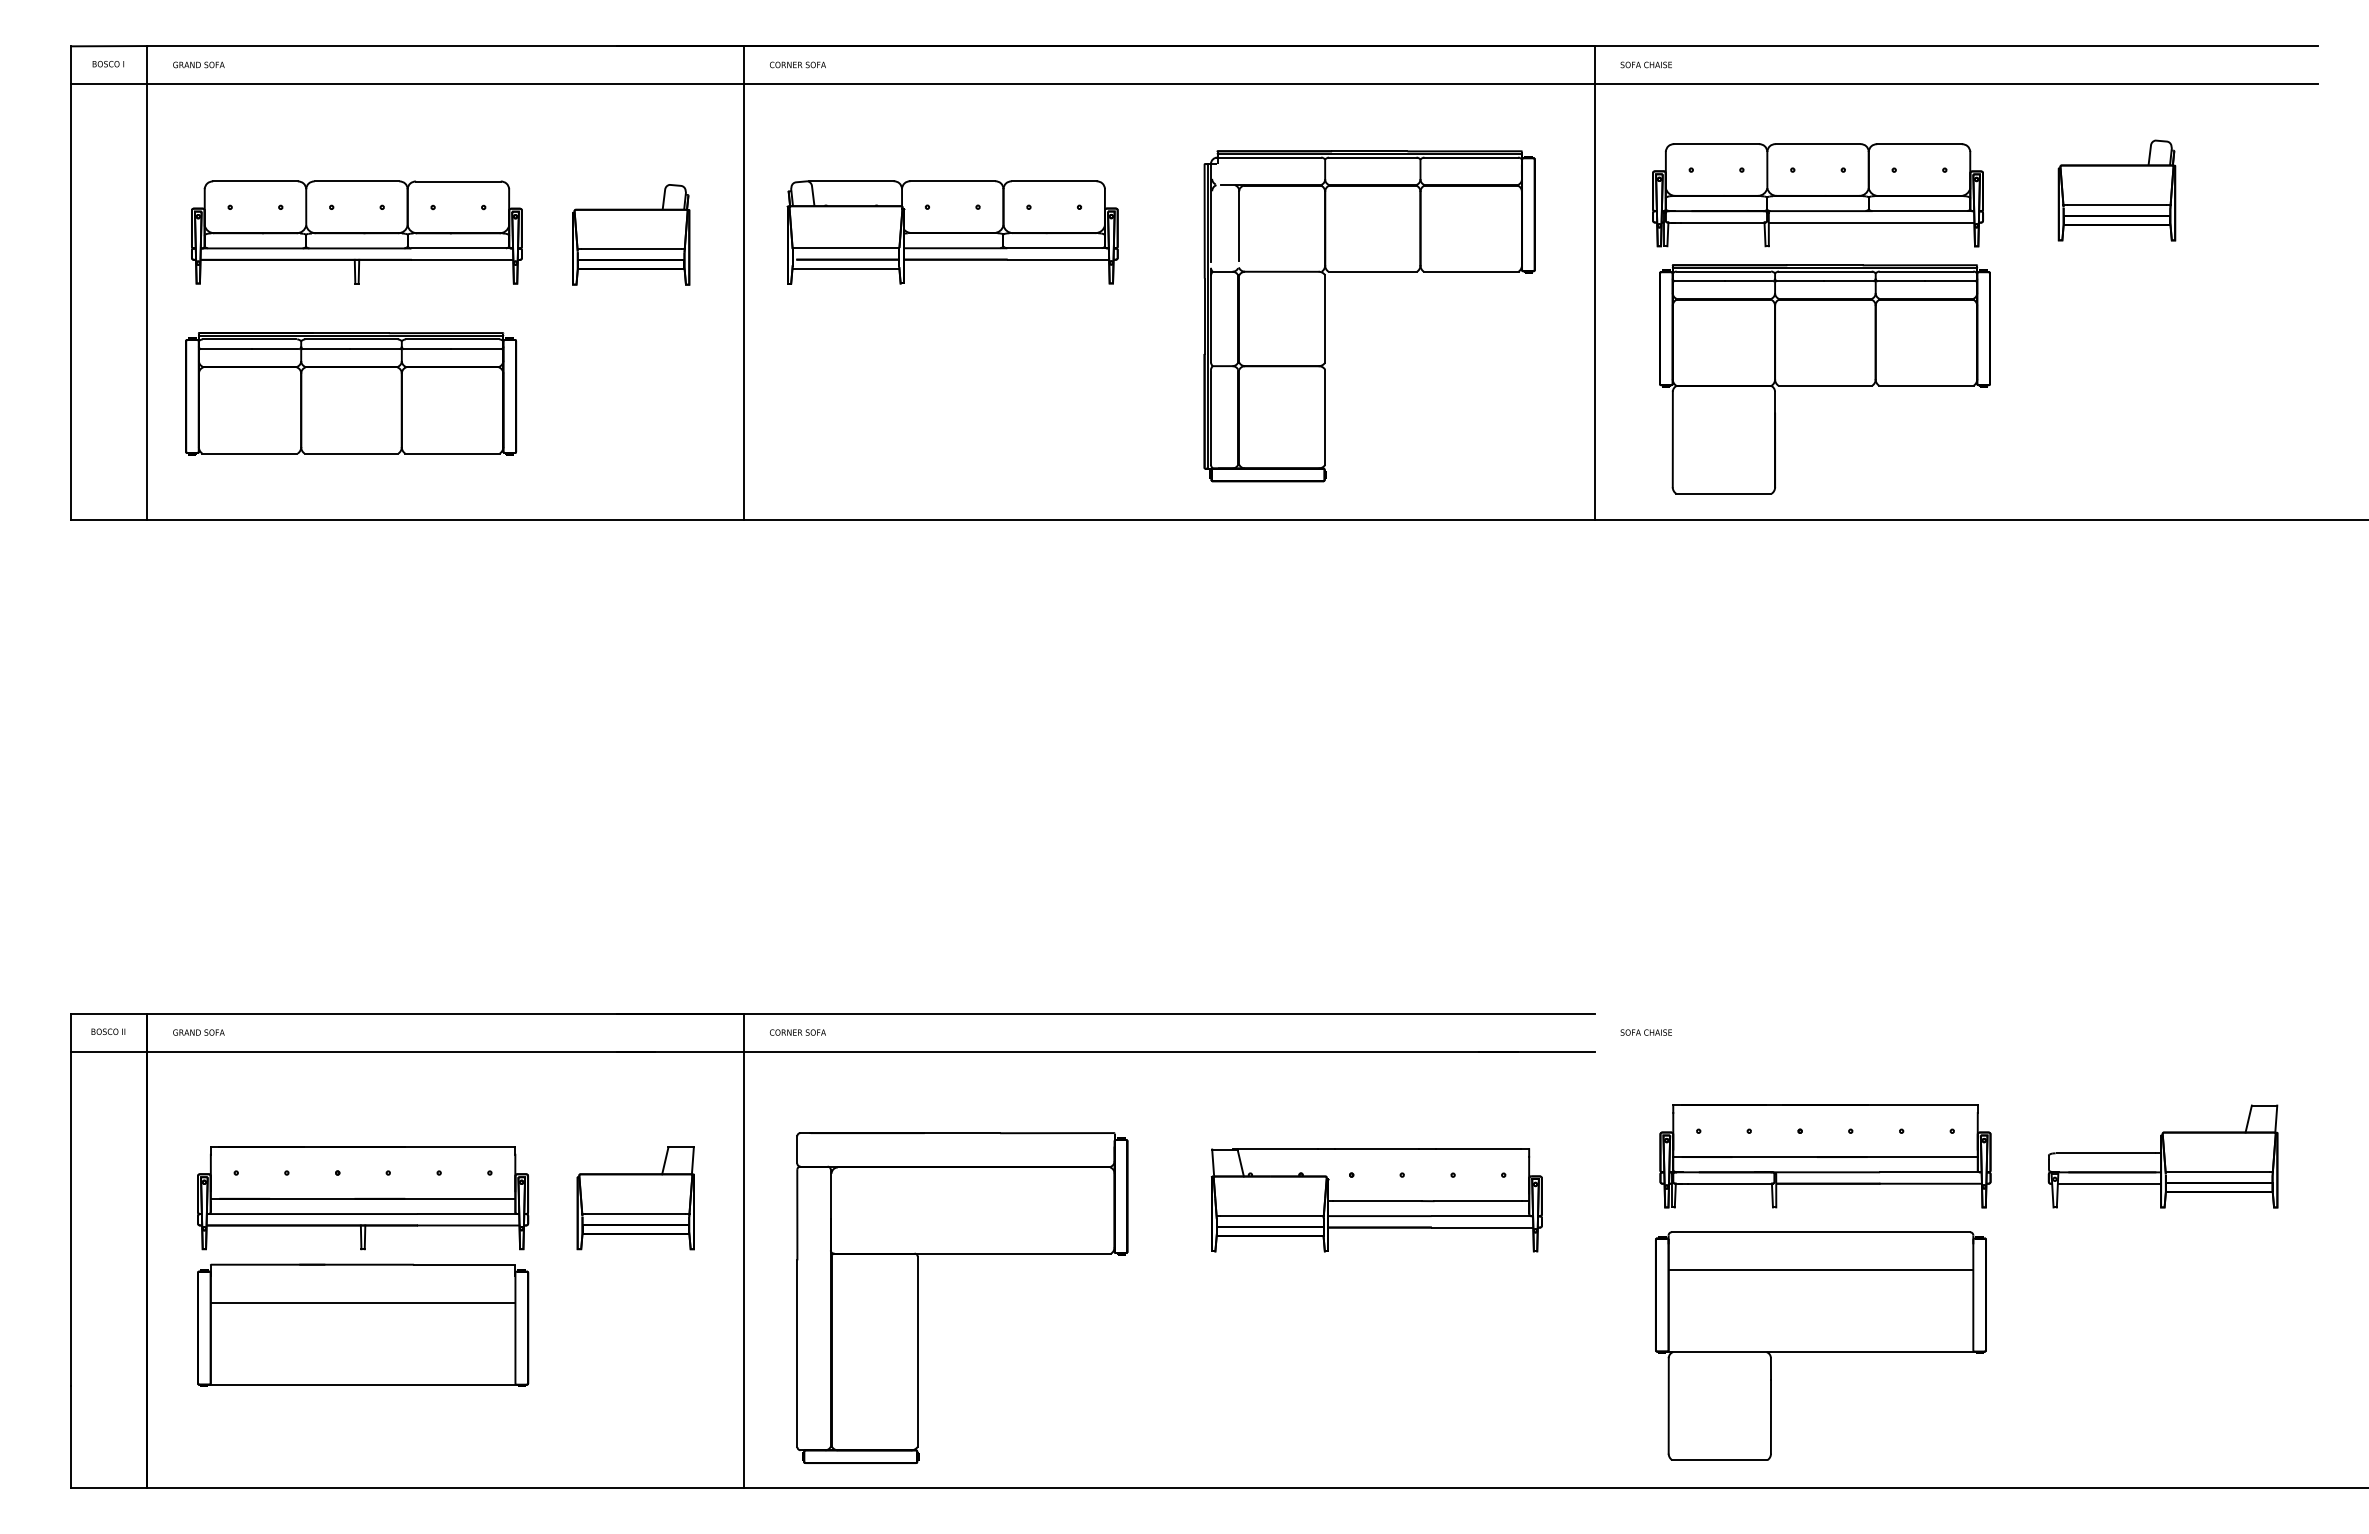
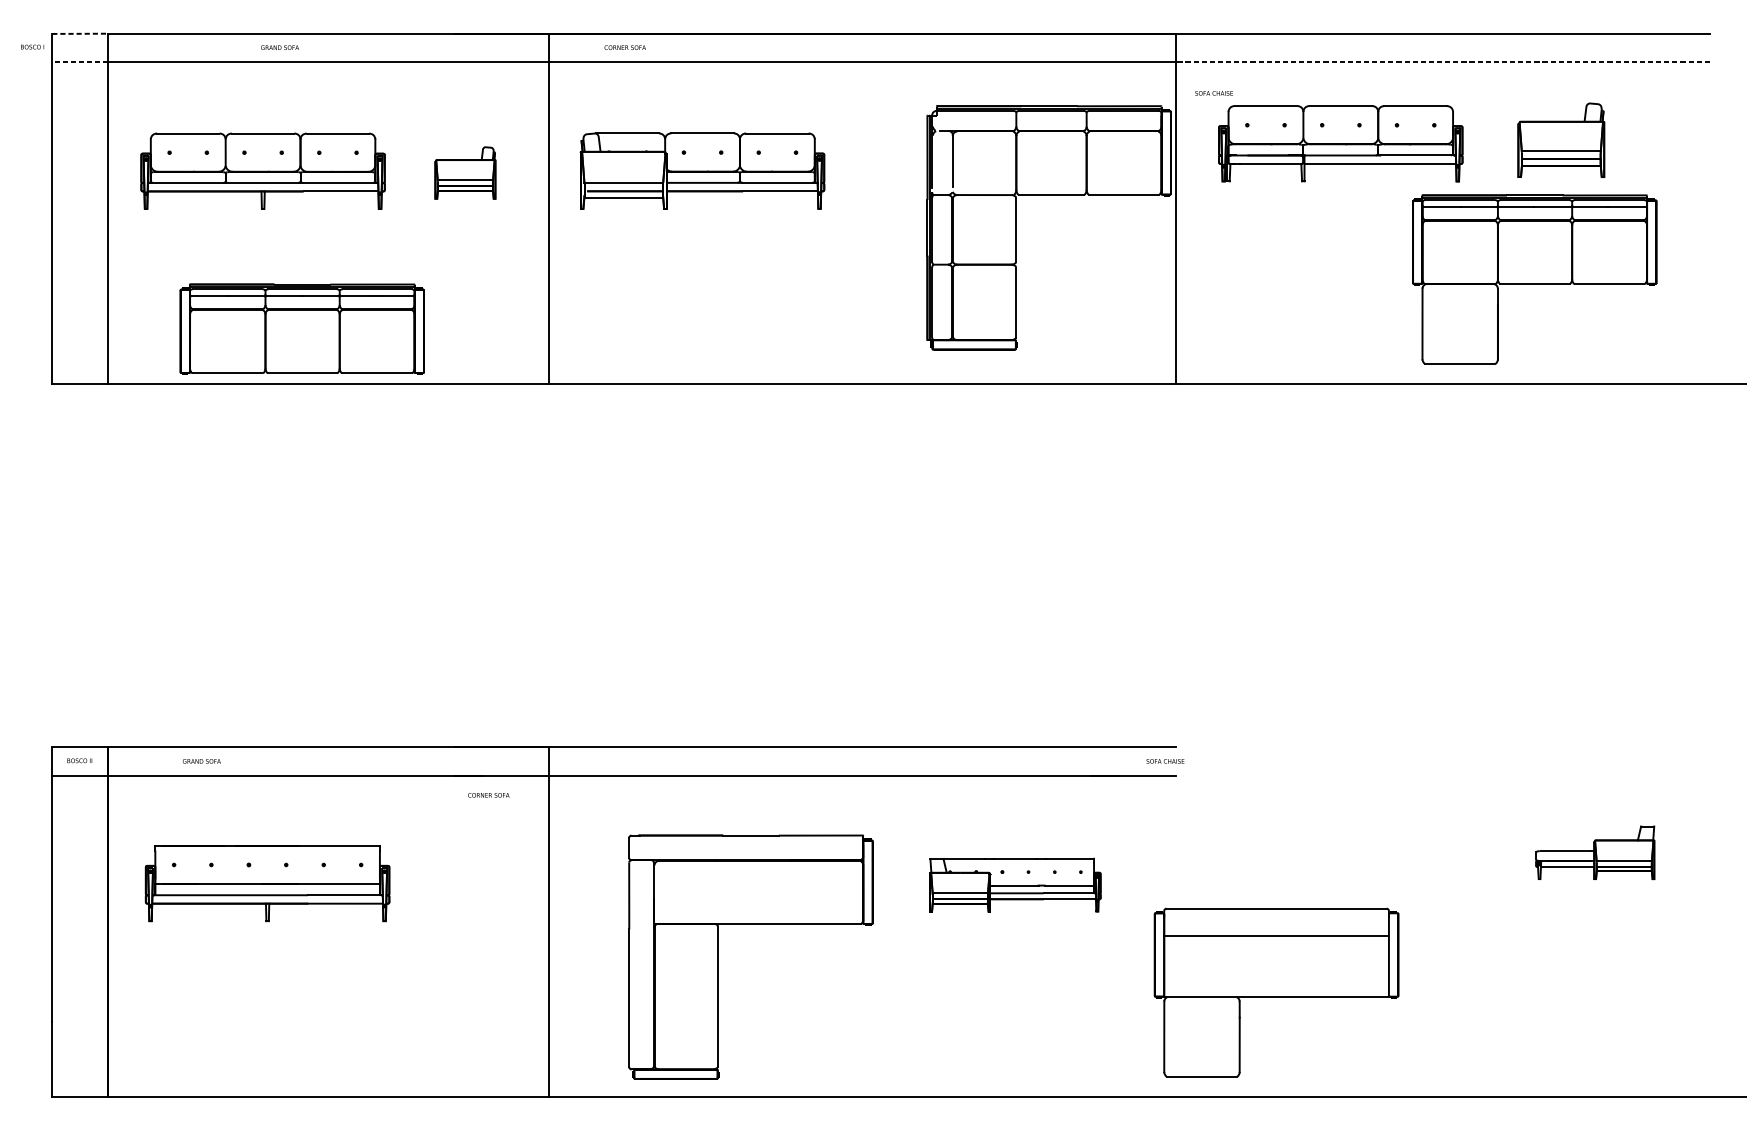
line: (109, 46) -> (80, 34), solid -> dashed
text: (107, 64) -> (31, 47), moved
text: (198, 64) -> (279, 47), moved
text: (797, 64) -> (624, 47), moved
text: (1645, 64) -> (1213, 93), moved
line: (108, 84) -> (79, 62), solid -> dashed
line: (1956, 84) -> (1442, 62), solid -> dashed
part: (631, 234) -> (465, 172), size x0.7
part: (1369, 272) -> (1049, 195), moved
part: (1824, 379) -> (1534, 279), moved
part: (351, 393) -> (302, 329), moved
text: (198, 1032) -> (201, 761), moved
text: (797, 1032) -> (488, 795), moved
text: (1645, 1032) -> (1164, 761), moved
part: (1825, 1156) -> (1346, 852), removed
part: (2162, 1156) -> (1594, 852), size x0.7
part: (635, 1198) -> (468, 883), removed
part: (1376, 1200) -> (1015, 885), size x0.7
part: (962, 1254) -> (751, 925), moved
part: (363, 1324) -> (267, 976), removed
part: (1820, 1345) -> (1276, 992), moved

